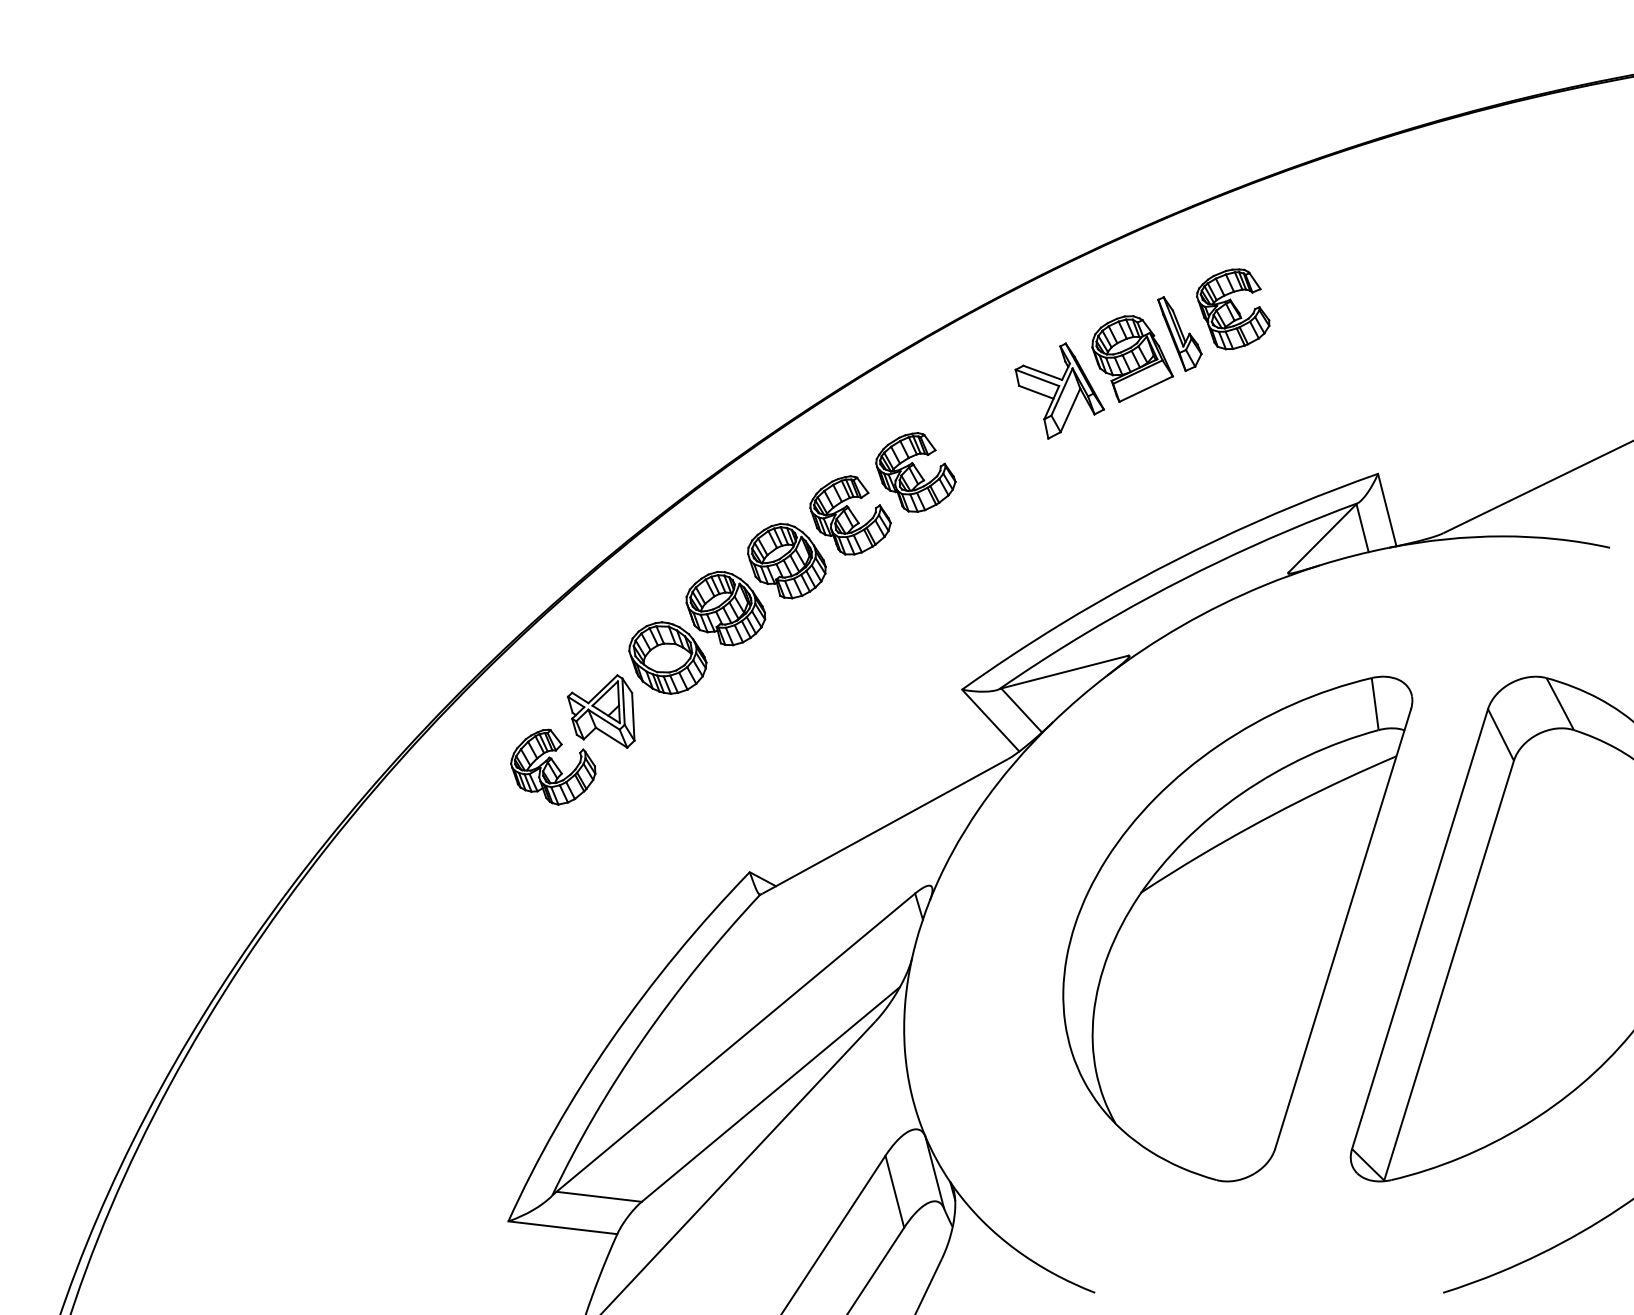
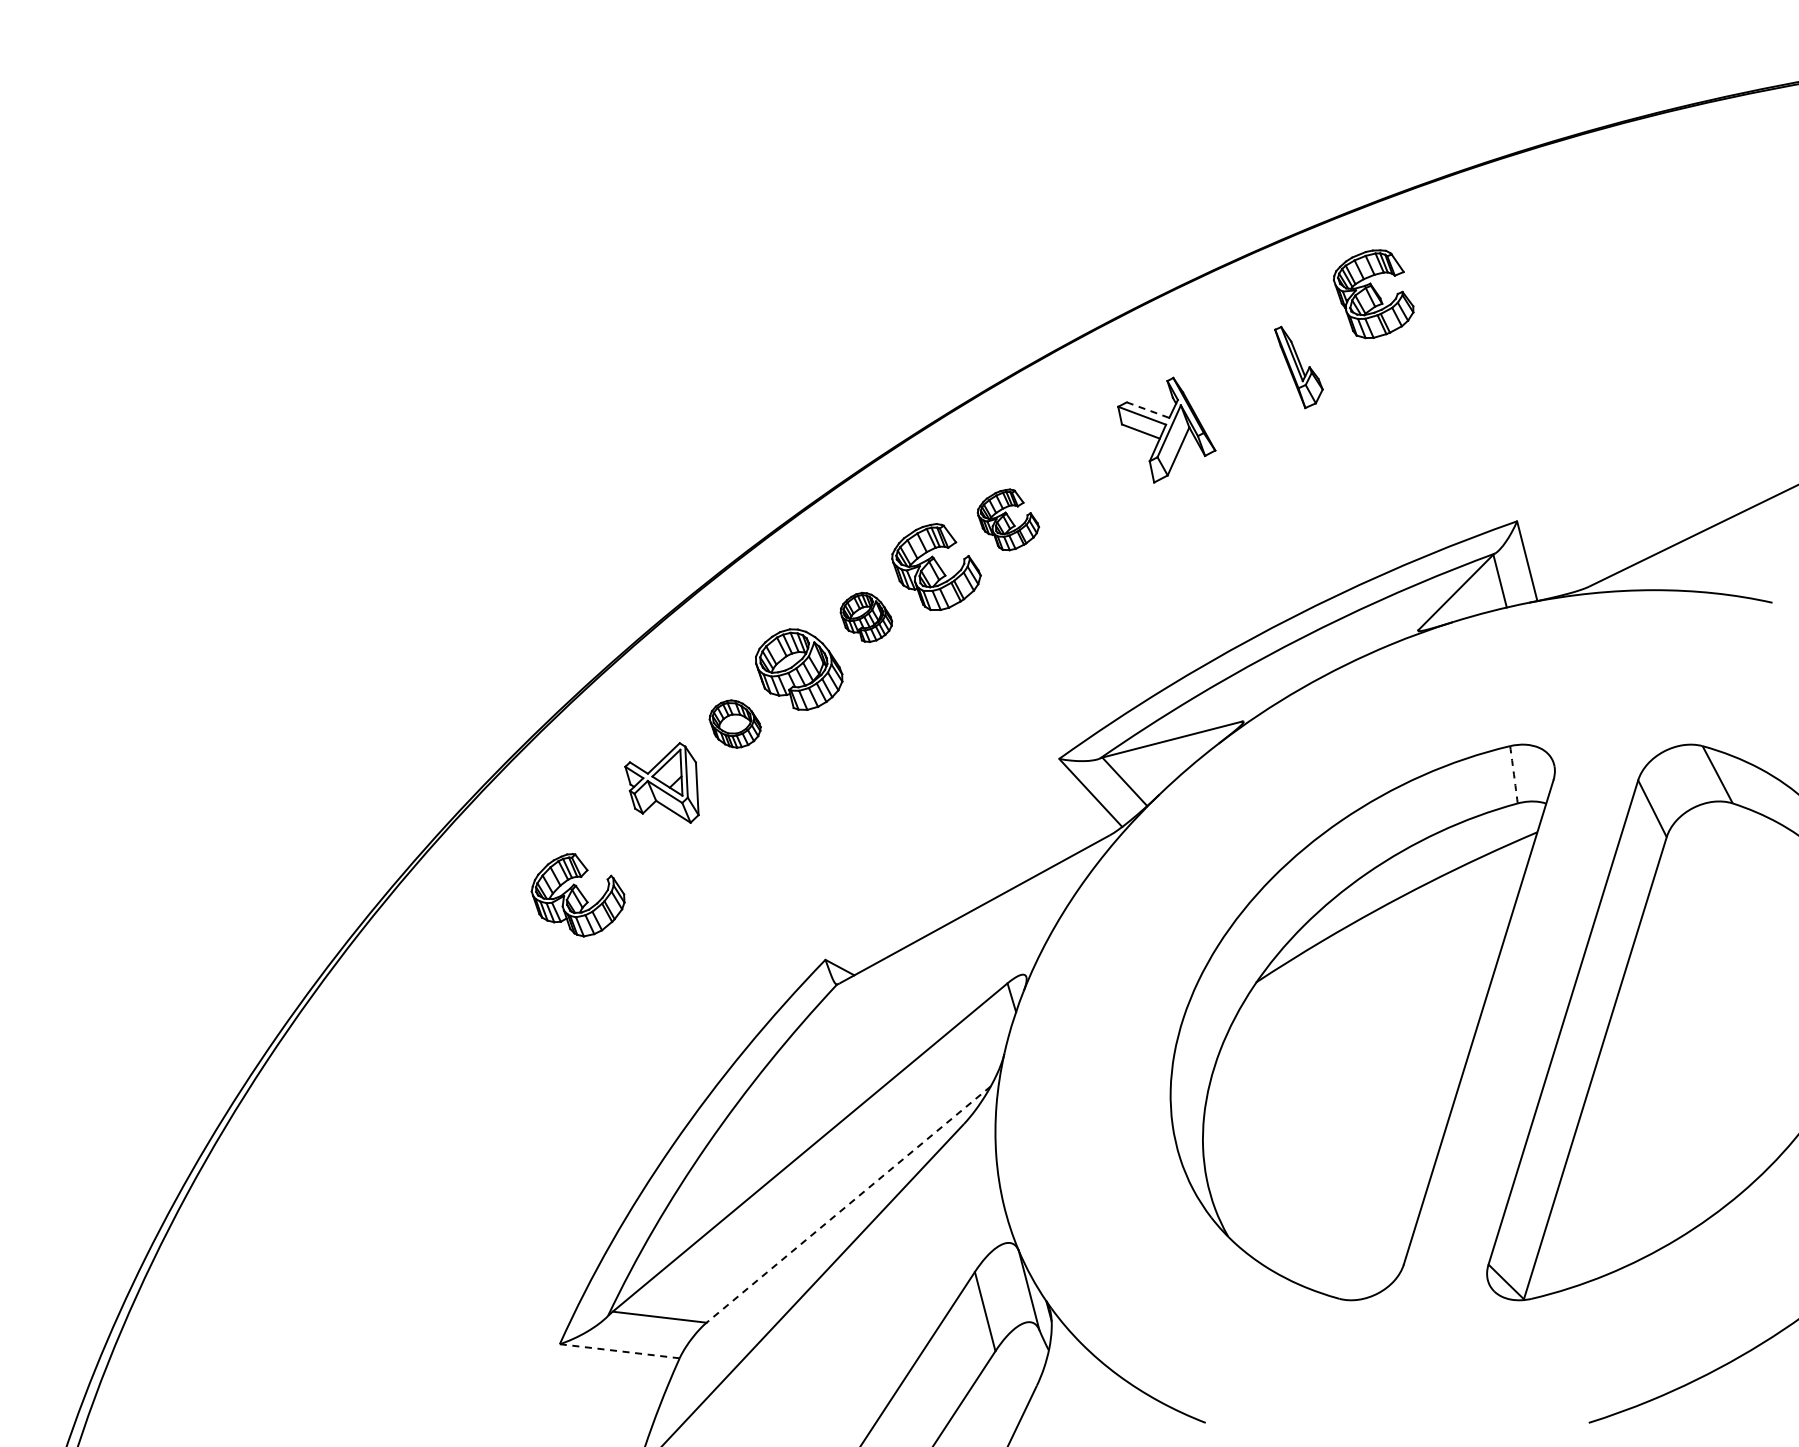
part: (1233, 309) -> (1373, 294), moved
part: (1132, 358) -> (1246, 394), removed
line: (1043, 373) -> (1148, 410), solid -> dashed
part: (916, 472) -> (1008, 519), size x0.7
part: (787, 561) -> (866, 617), size x0.6
part: (667, 657) -> (734, 723), size x0.6
arc: (1375, 703) -> (1514, 774), solid -> dashed
part: (552, 767) -> (577, 895), moved
line: (770, 1094) -> (848, 1204), solid -> dashed
line: (562, 1227) -> (619, 1351), solid -> dashed

